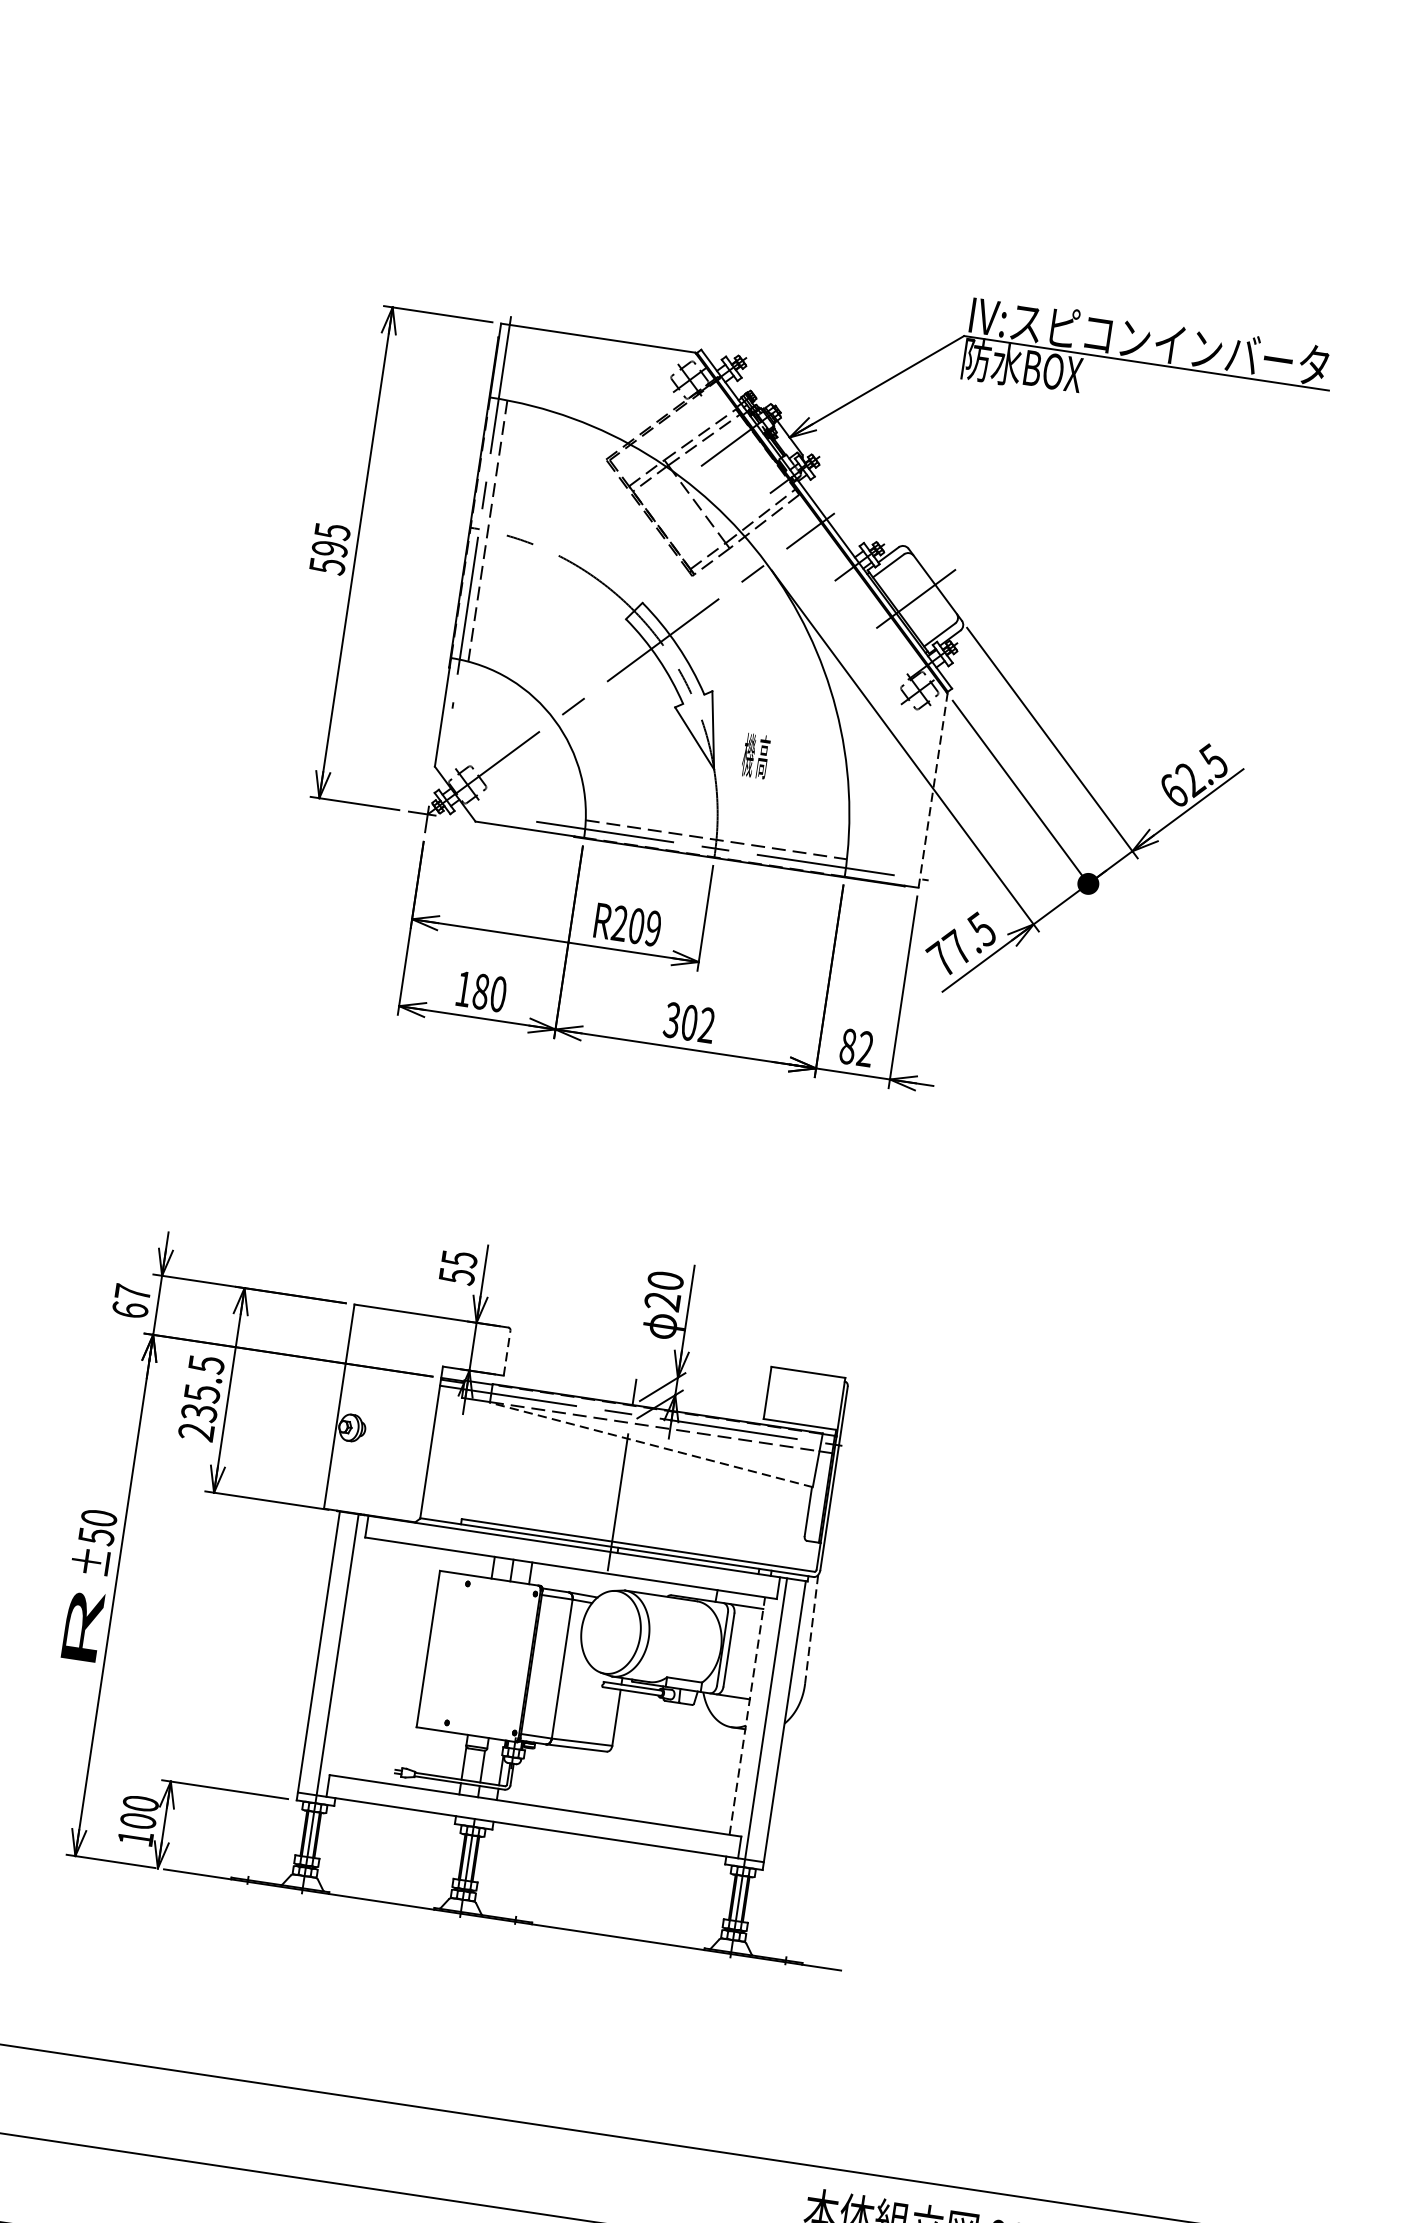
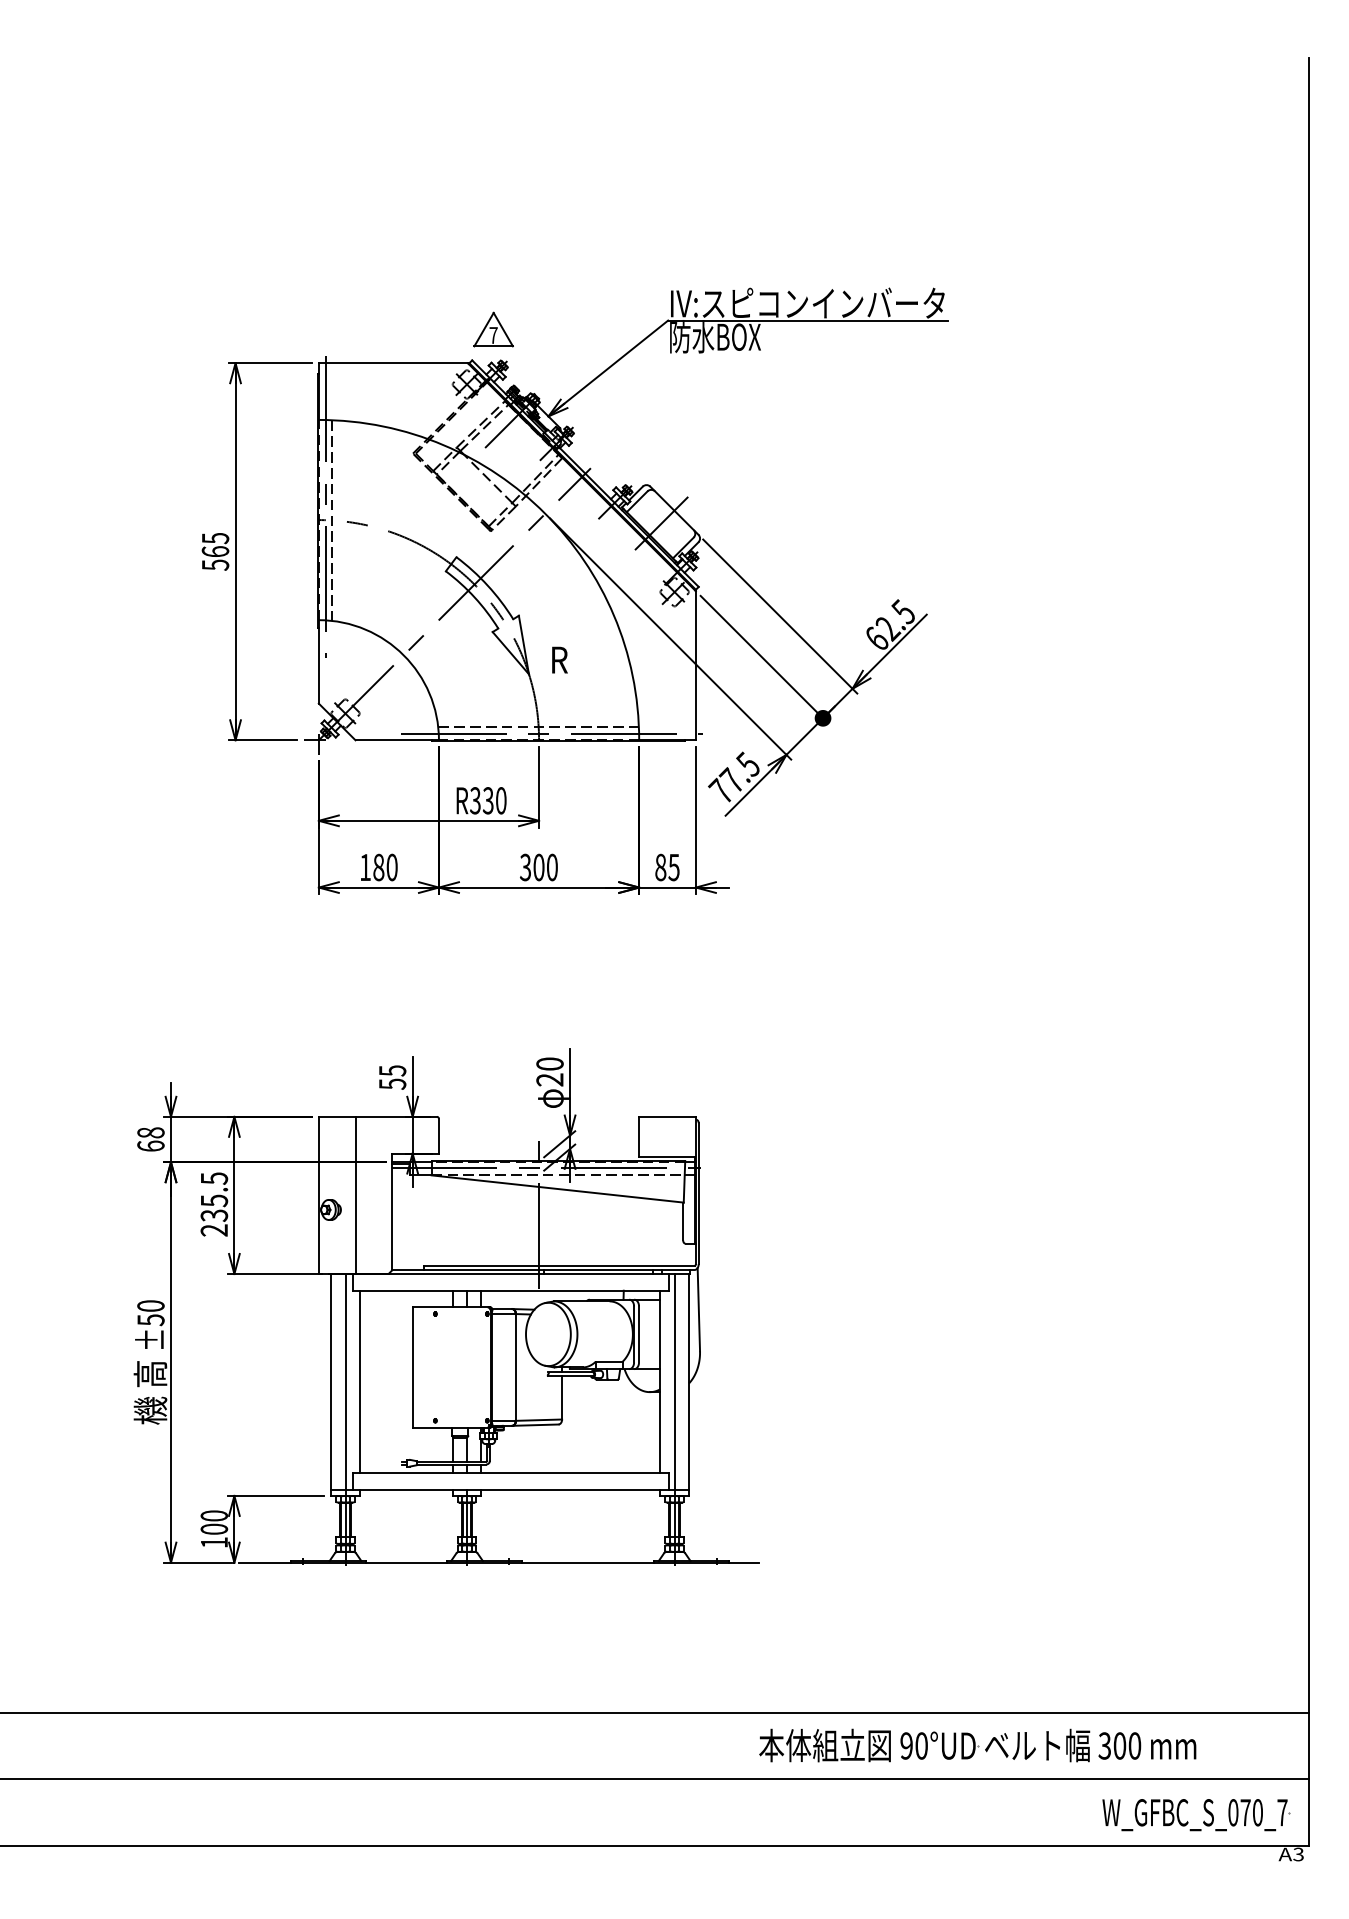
part: (735, 313) -> (493, 329), added
text: (329, 548) -> (215, 551), 595 -> 565
text: (755, 755) -> (558, 659), 機 高 -> R
line: (932, 790) -> (695, 665), dashed -> solid
text: (636, 925) -> (488, 800), R209 -> R330
text: (705, 1025) -> (551, 867), 302 -> 300
text: (864, 1048) -> (673, 867), 82 -> 85
text: (132, 1292) -> (150, 1132), 67 -> 68
line: (506, 1352) -> (438, 1135), dashed -> solid
line: (387, 1412) -> (355, 1194), added
line: (651, 1444) -> (557, 1188), dashed -> solid
line: (811, 1629) -> (698, 1309), dashed -> solid
text: (81, 1630) -> (150, 1392), R -> 機 高
line: (355, 1656) -> (359, 1381), added
line: (747, 1715) -> (660, 1381), dashed -> solid

